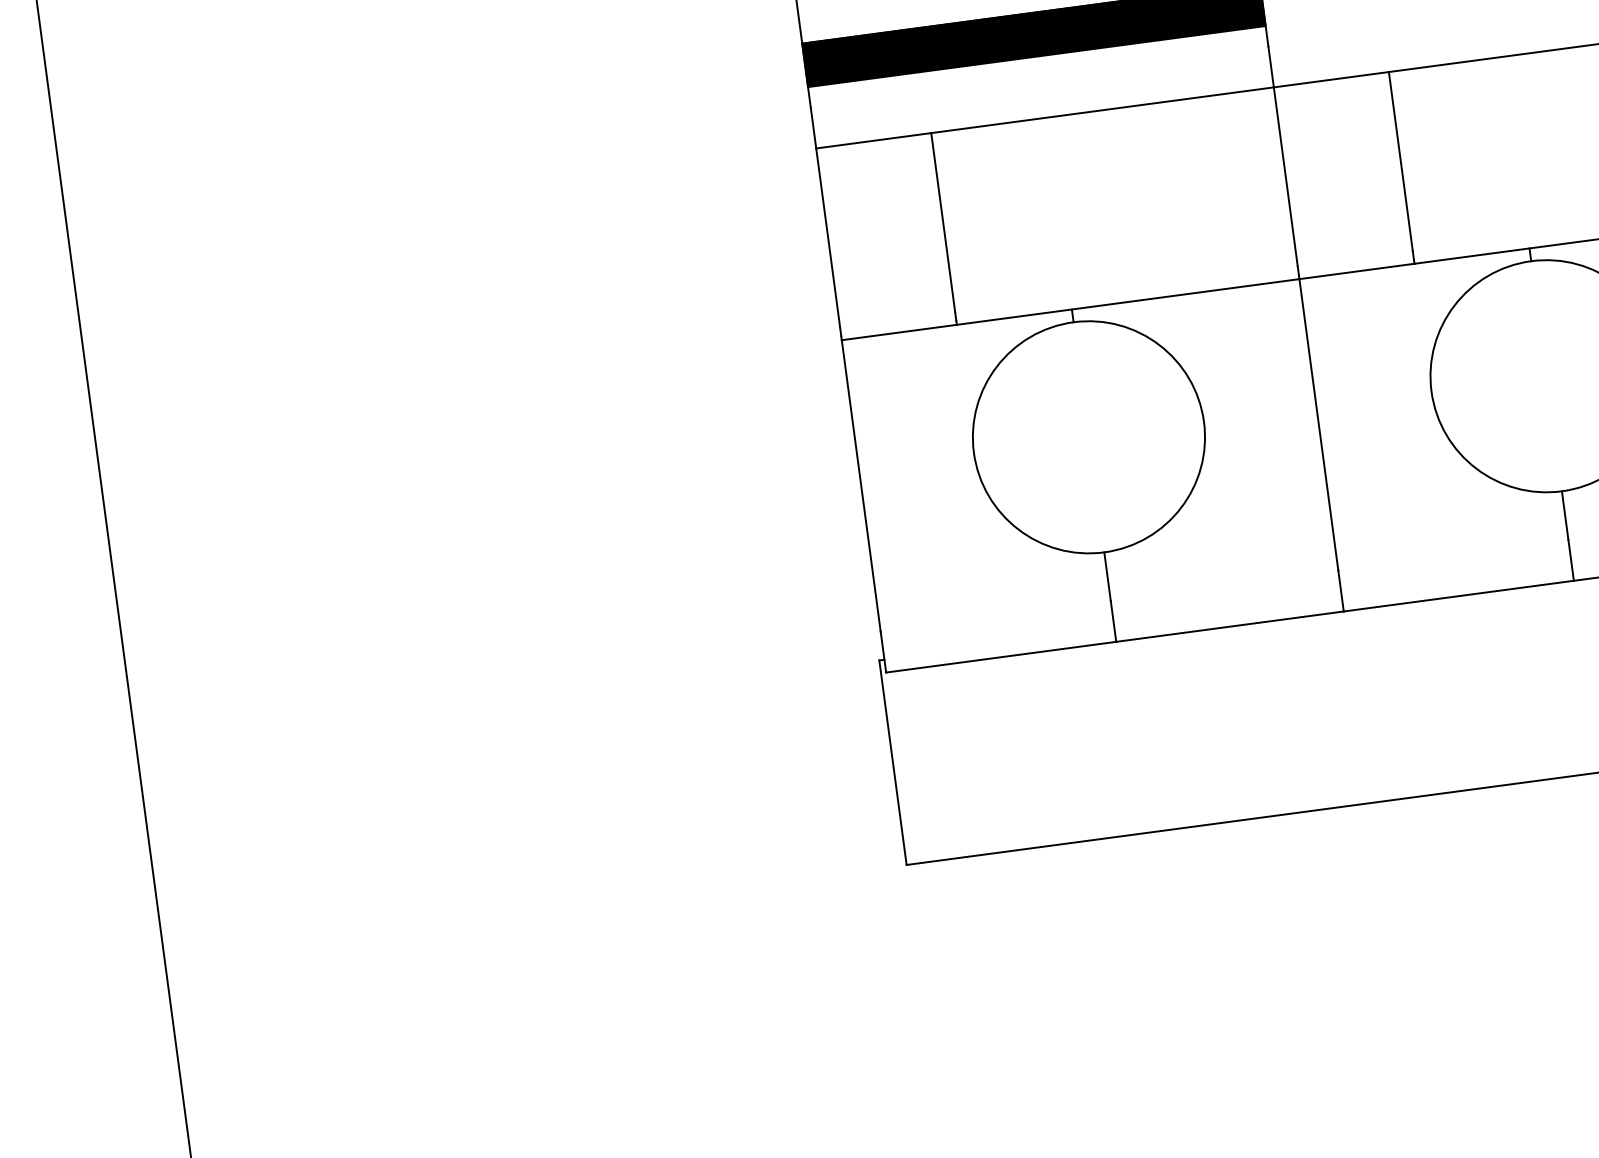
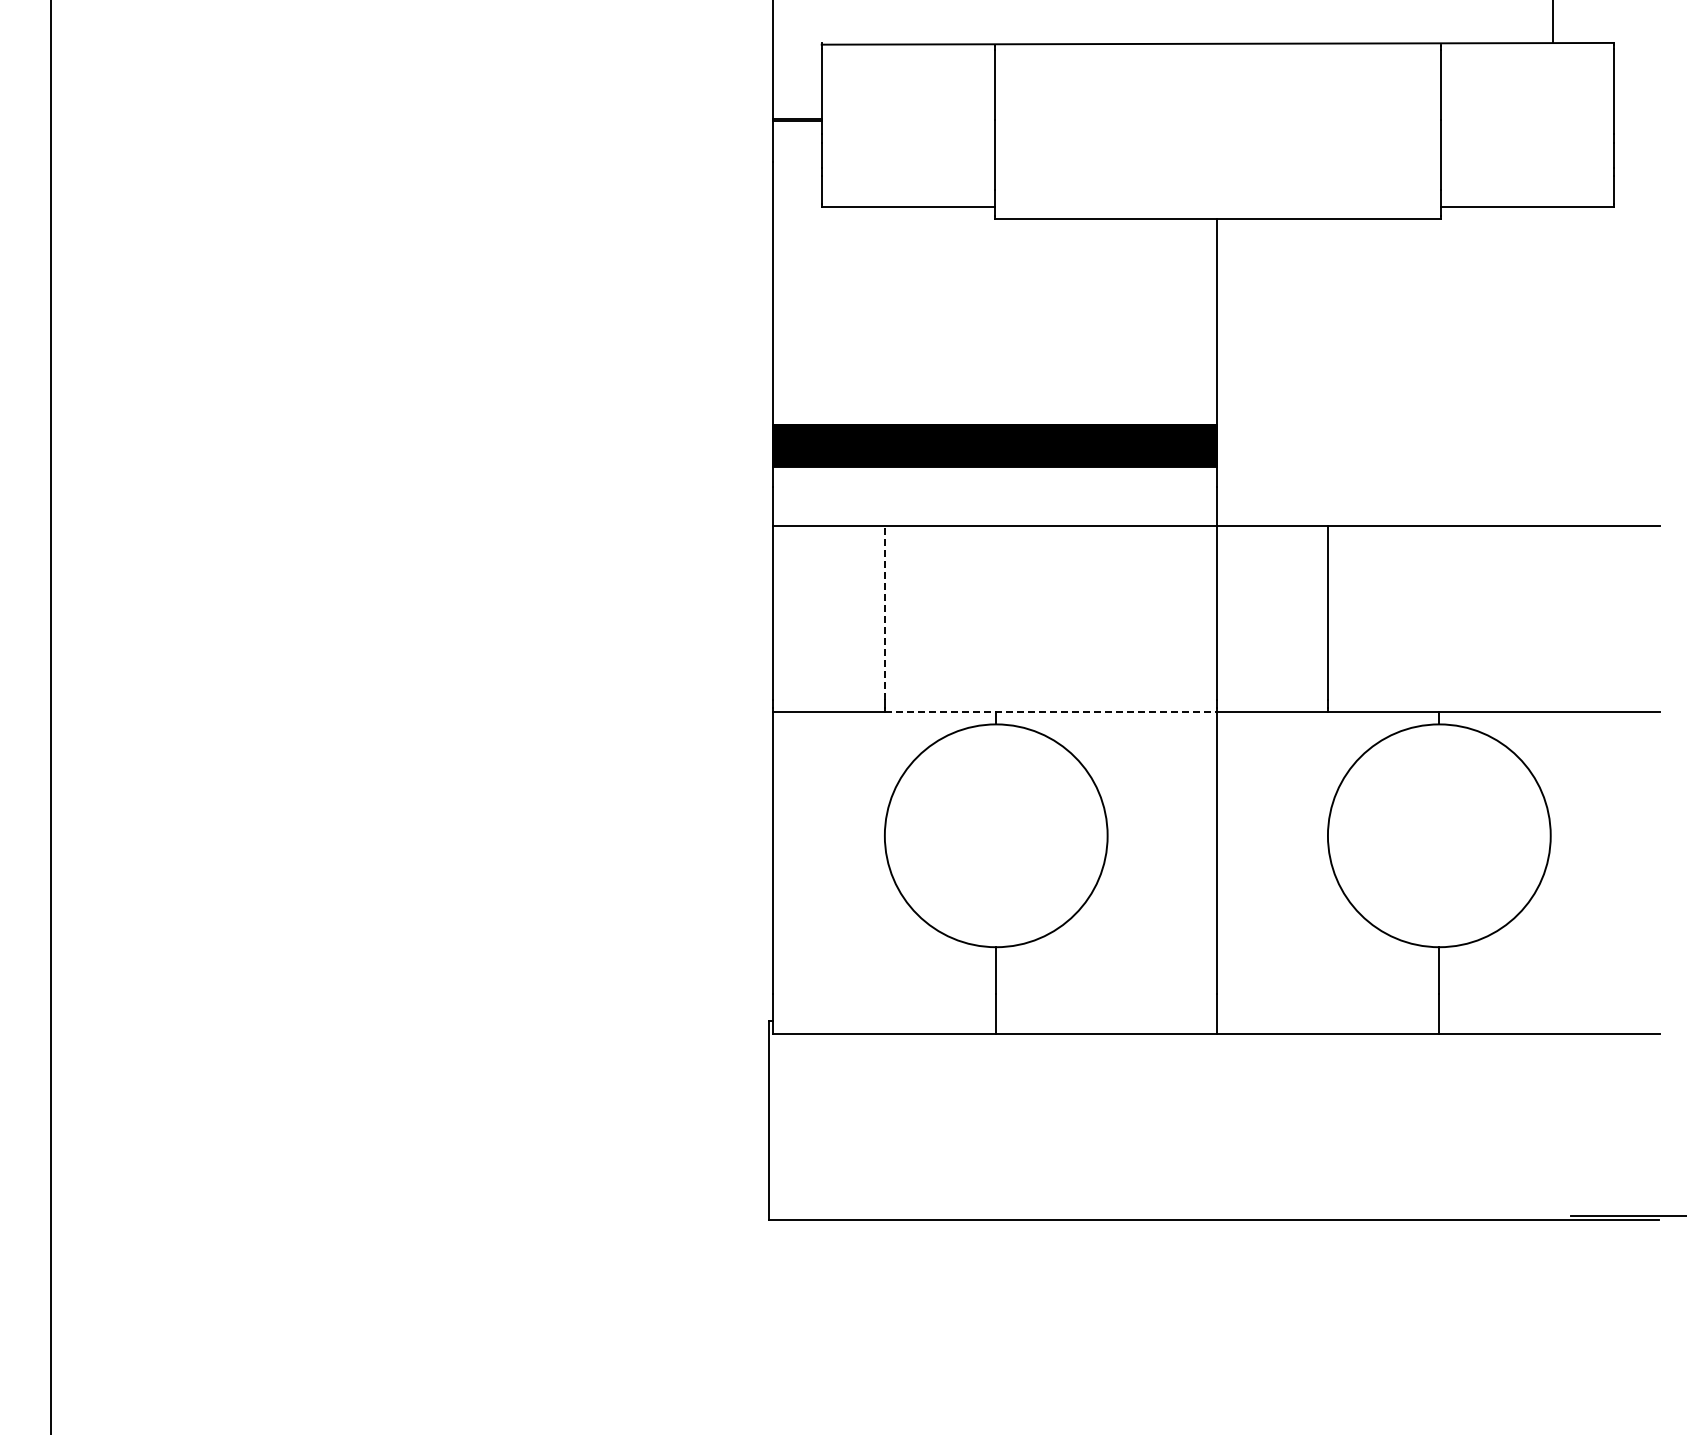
line: (942, 223) -> (884, 613), solid -> dashed
line: (1128, 302) -> (1050, 712), solid -> dashed

